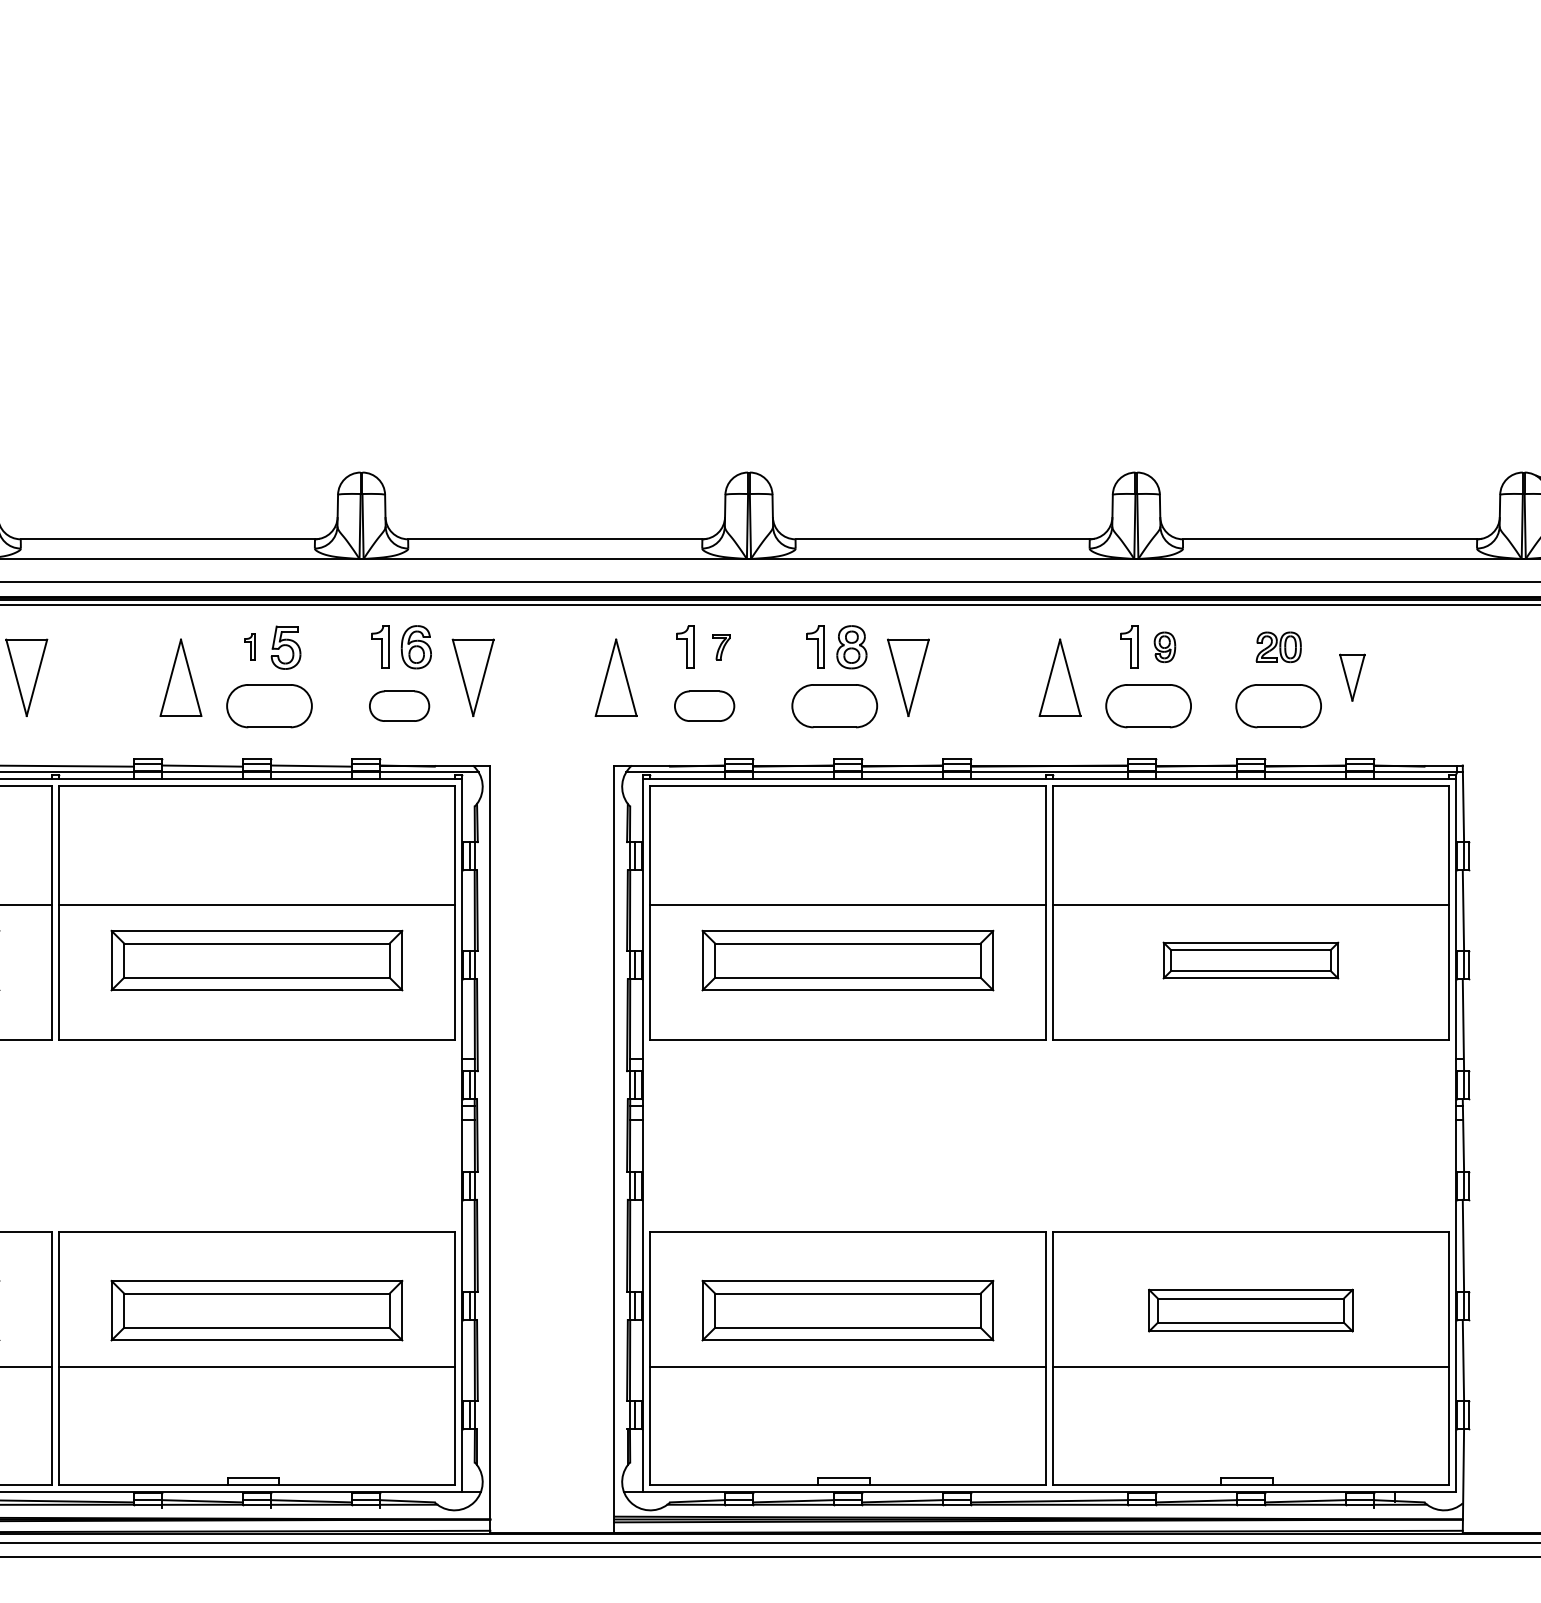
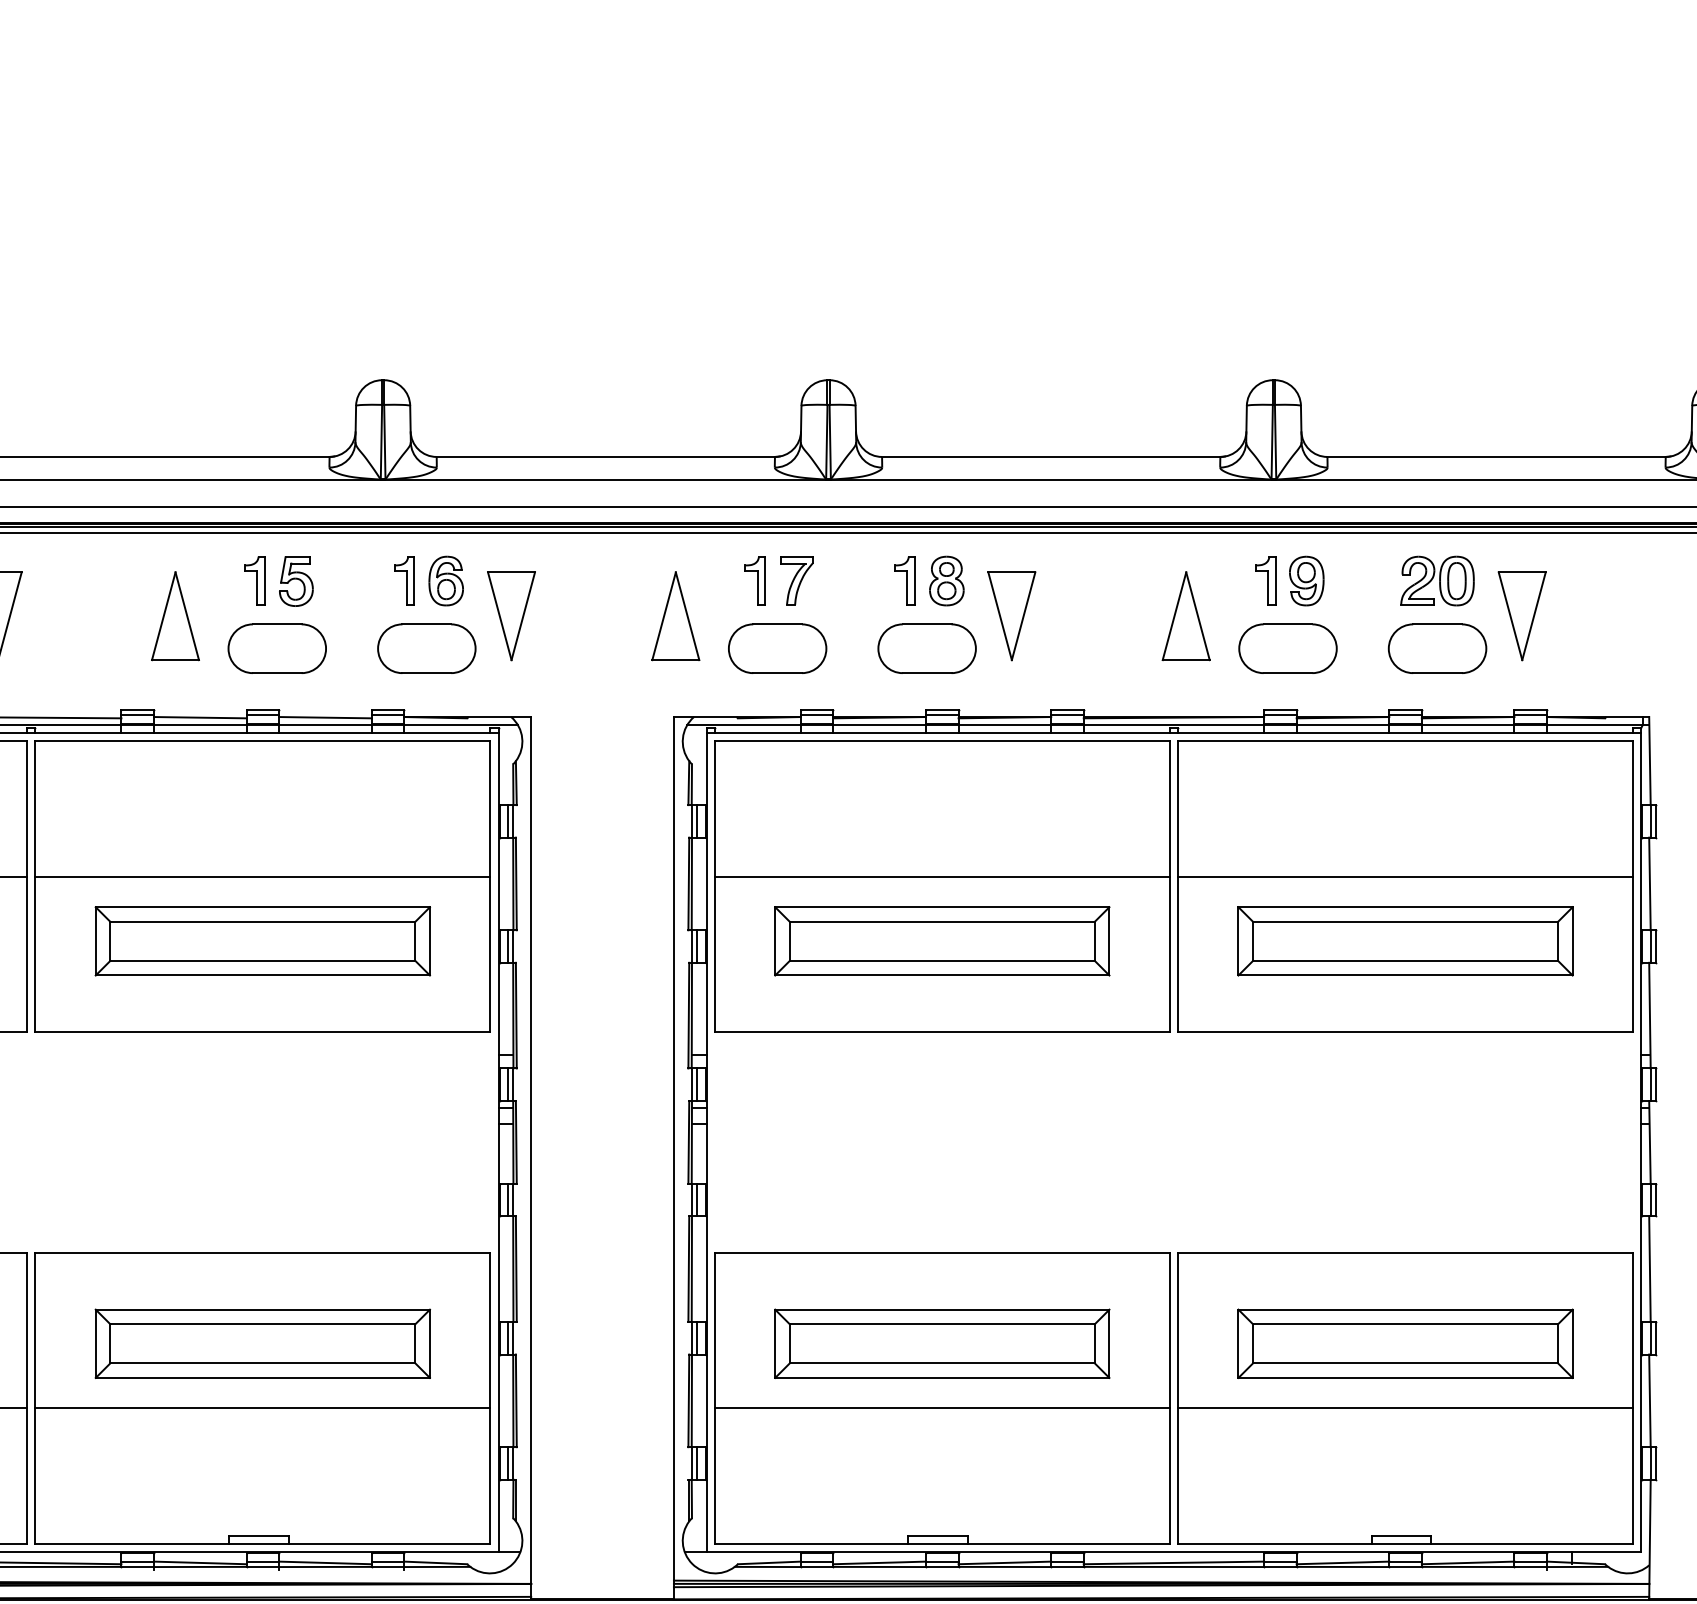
part: (250, 646) -> (255, 580), size x1.67
part: (721, 647) -> (796, 581), size x1.67
part: (1164, 647) -> (1306, 581), size x1.43
part: (1278, 647) -> (1437, 581), size x1.43
part: (1352, 677) -> (1522, 615), size x1.67
part: (399, 706) -> (426, 649), size x1.43
part: (704, 706) -> (777, 649), size x1.43
part: (1250, 960) -> (1405, 941), size x1.67
part: (1250, 1310) -> (1405, 1343), size x1.43

